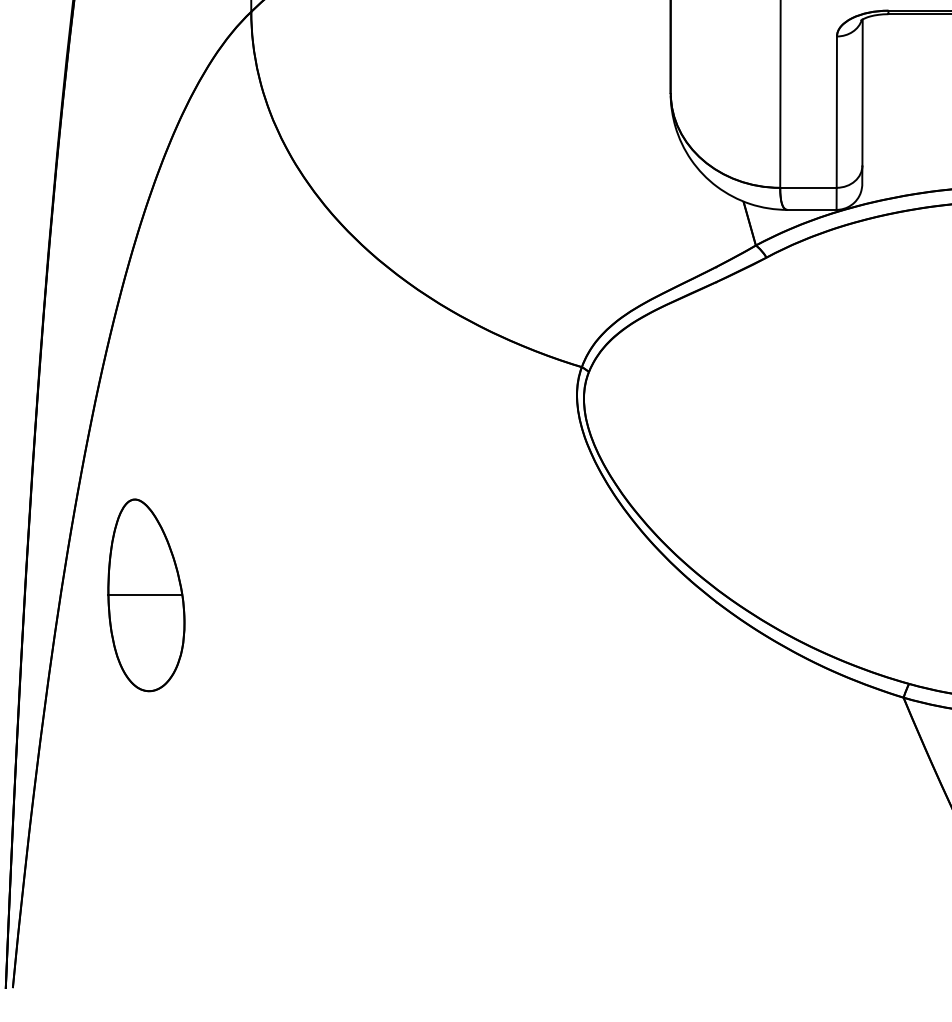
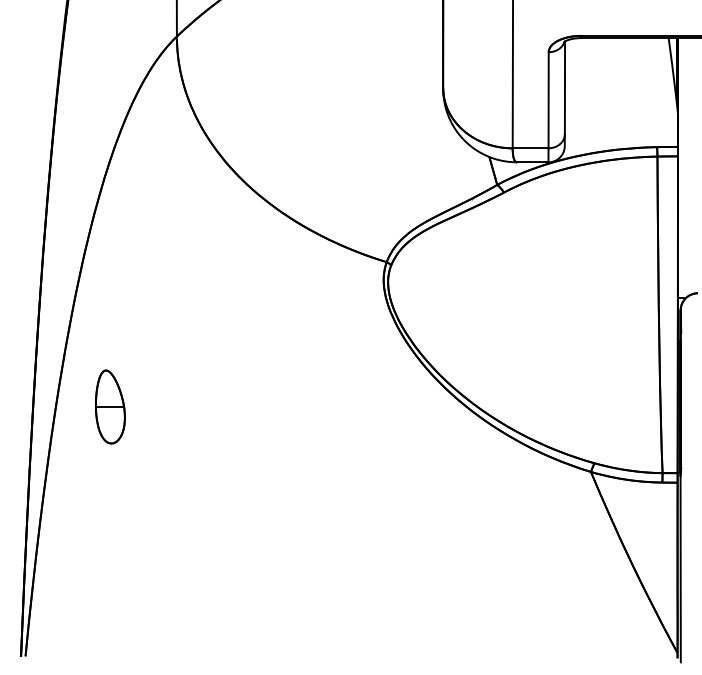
part: (146, 594) -> (110, 406), size x0.6

